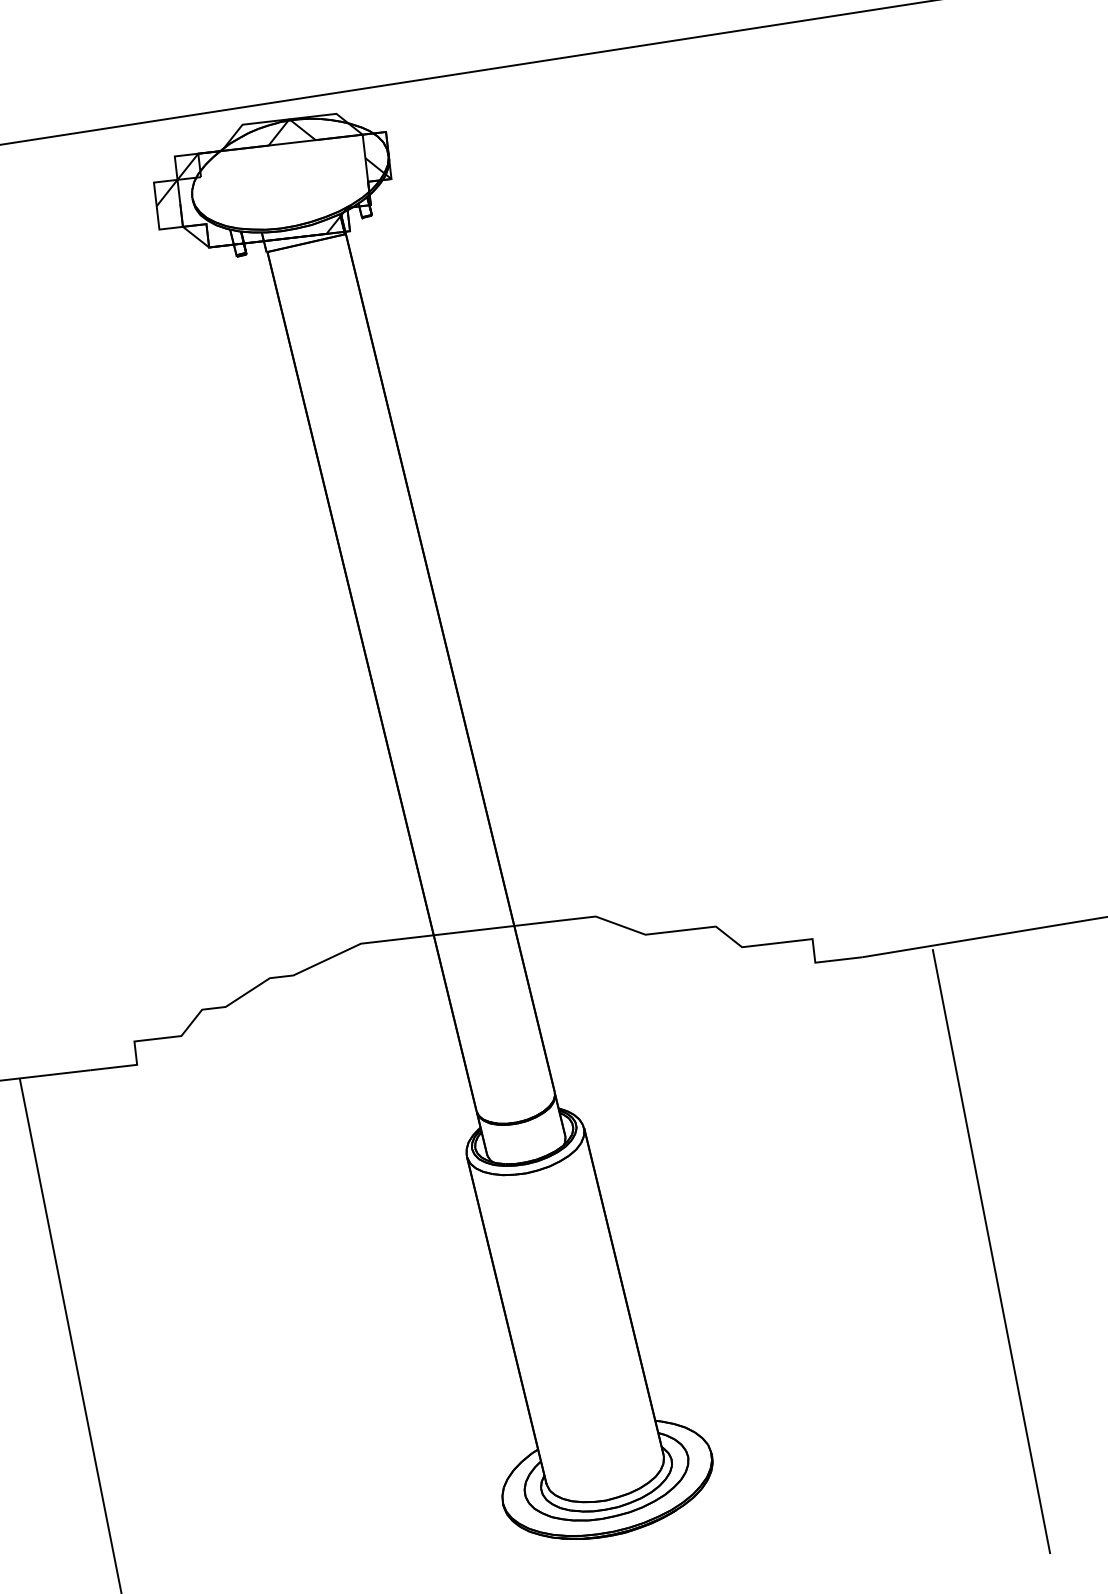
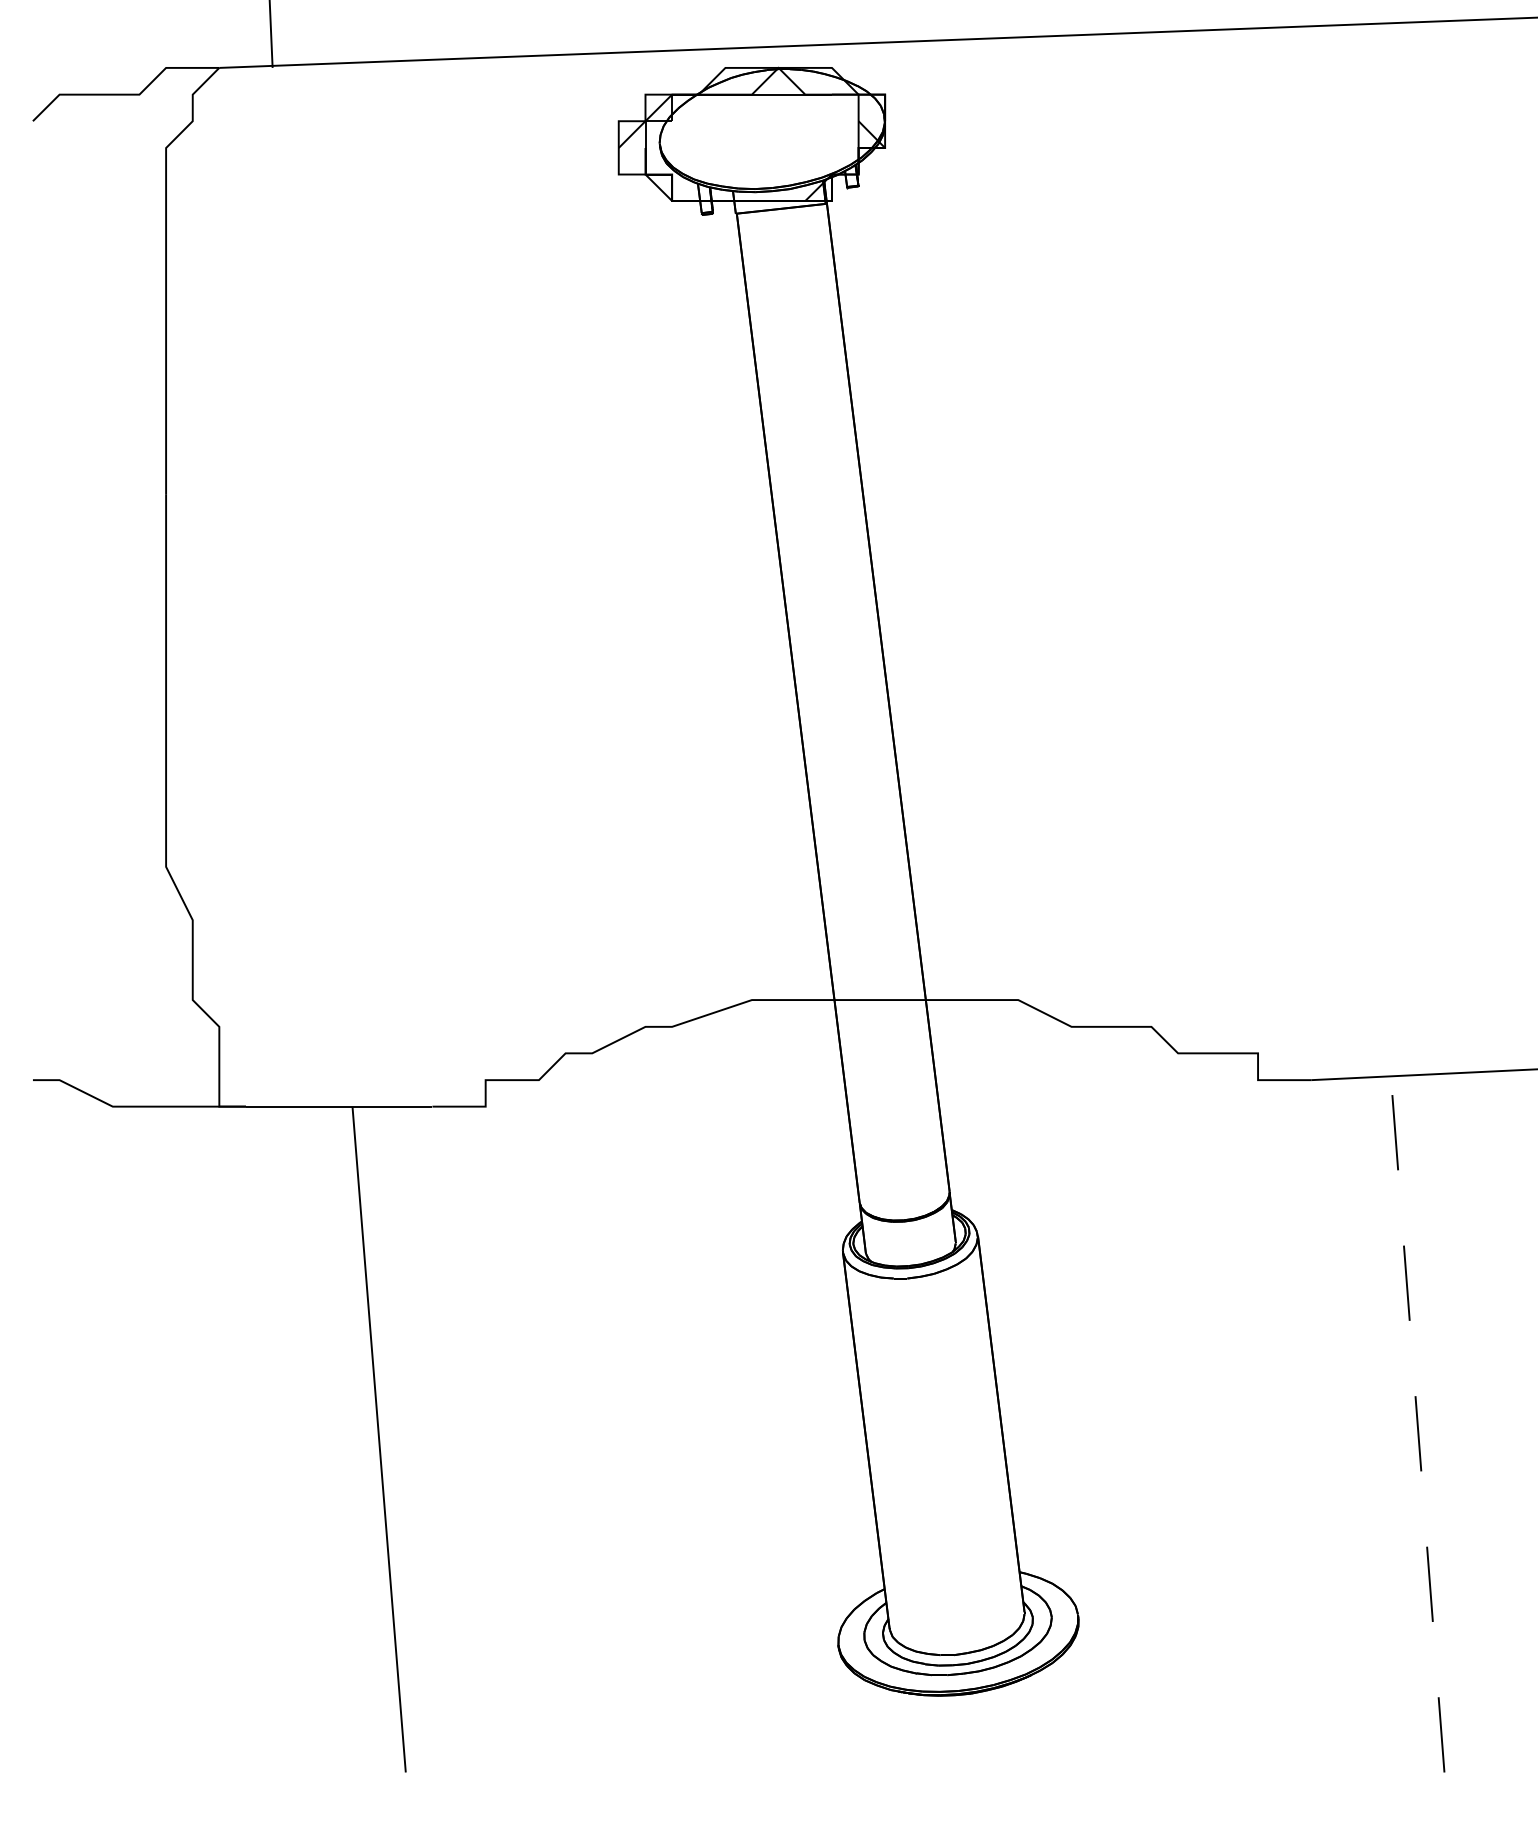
line: (991, 1250) -> (1417, 1425), solid -> dashed

